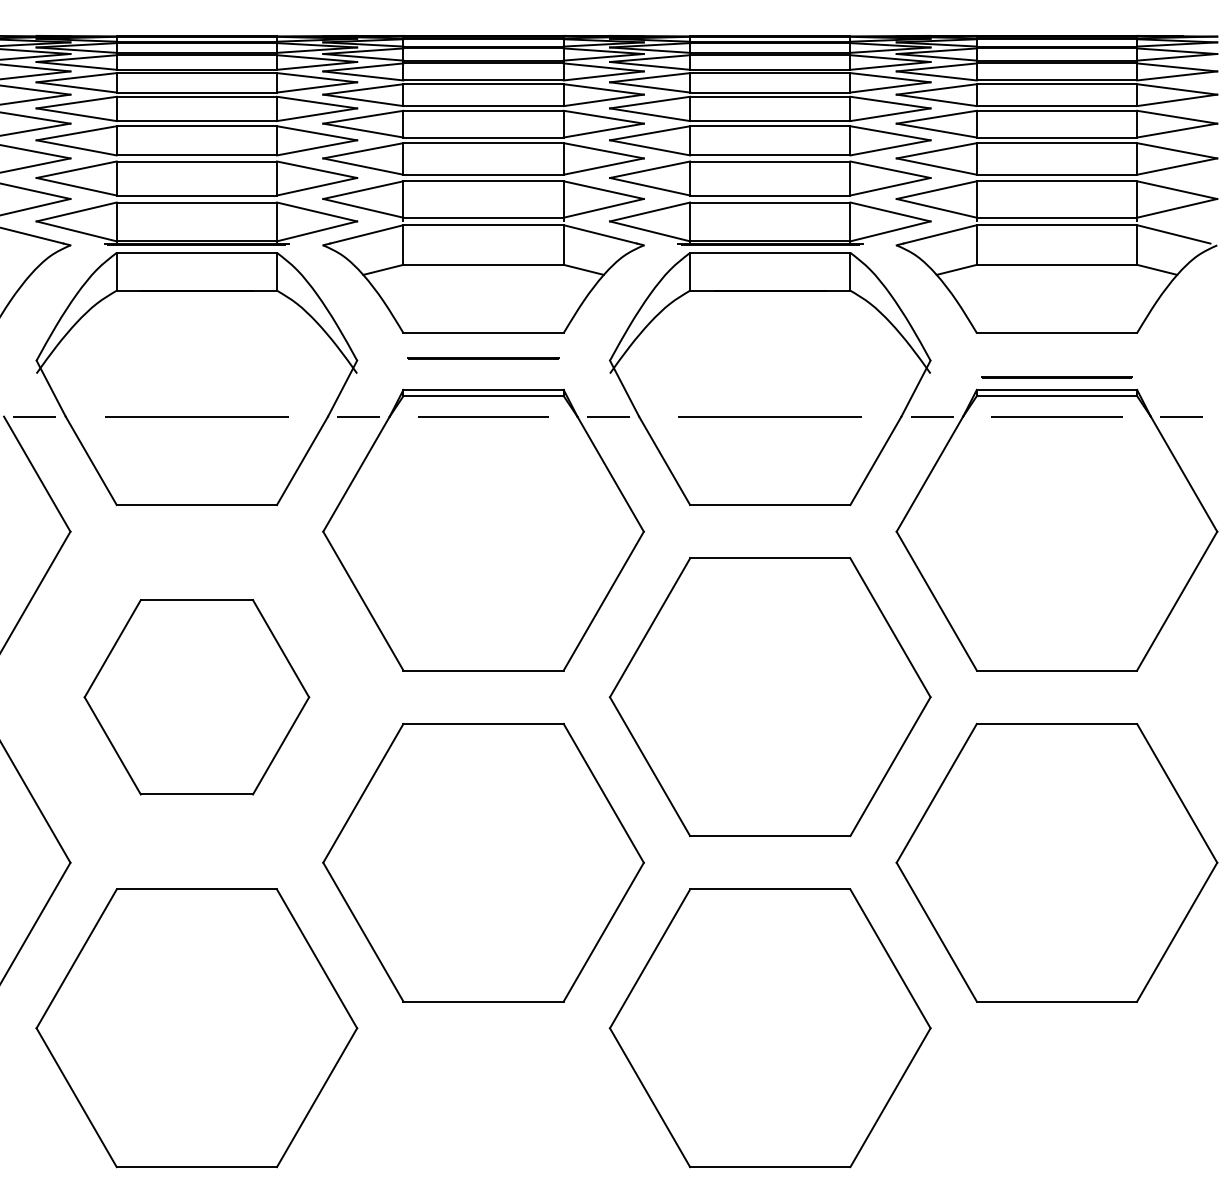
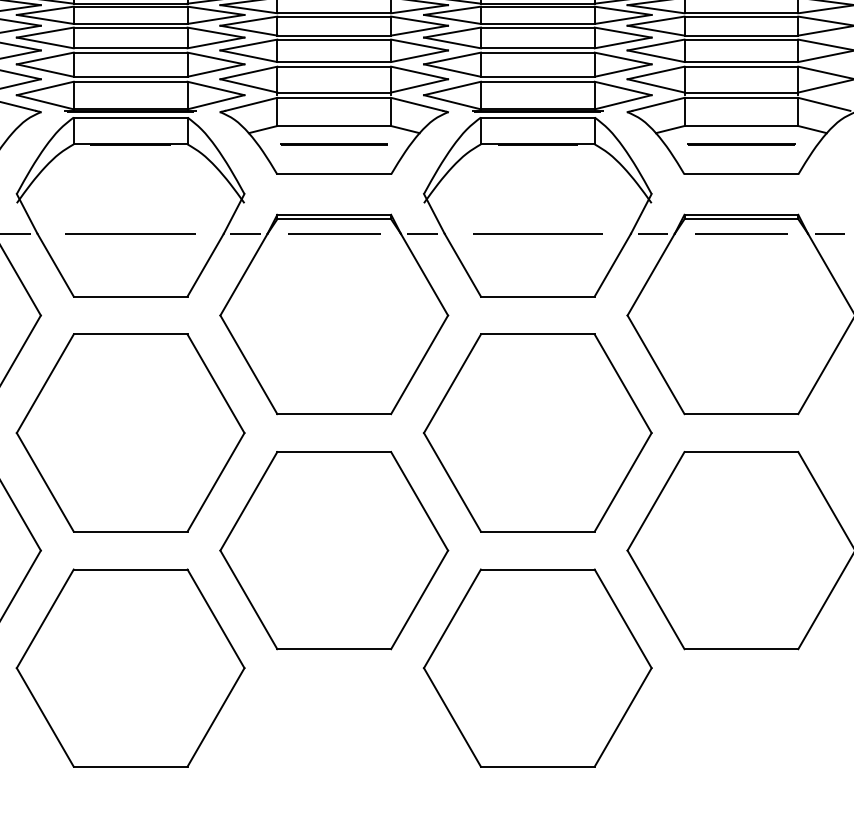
line: (483, 358) -> (334, 144), moved
line: (1056, 377) -> (741, 144), moved
part: (196, 697) -> (130, 433), size x1.43

